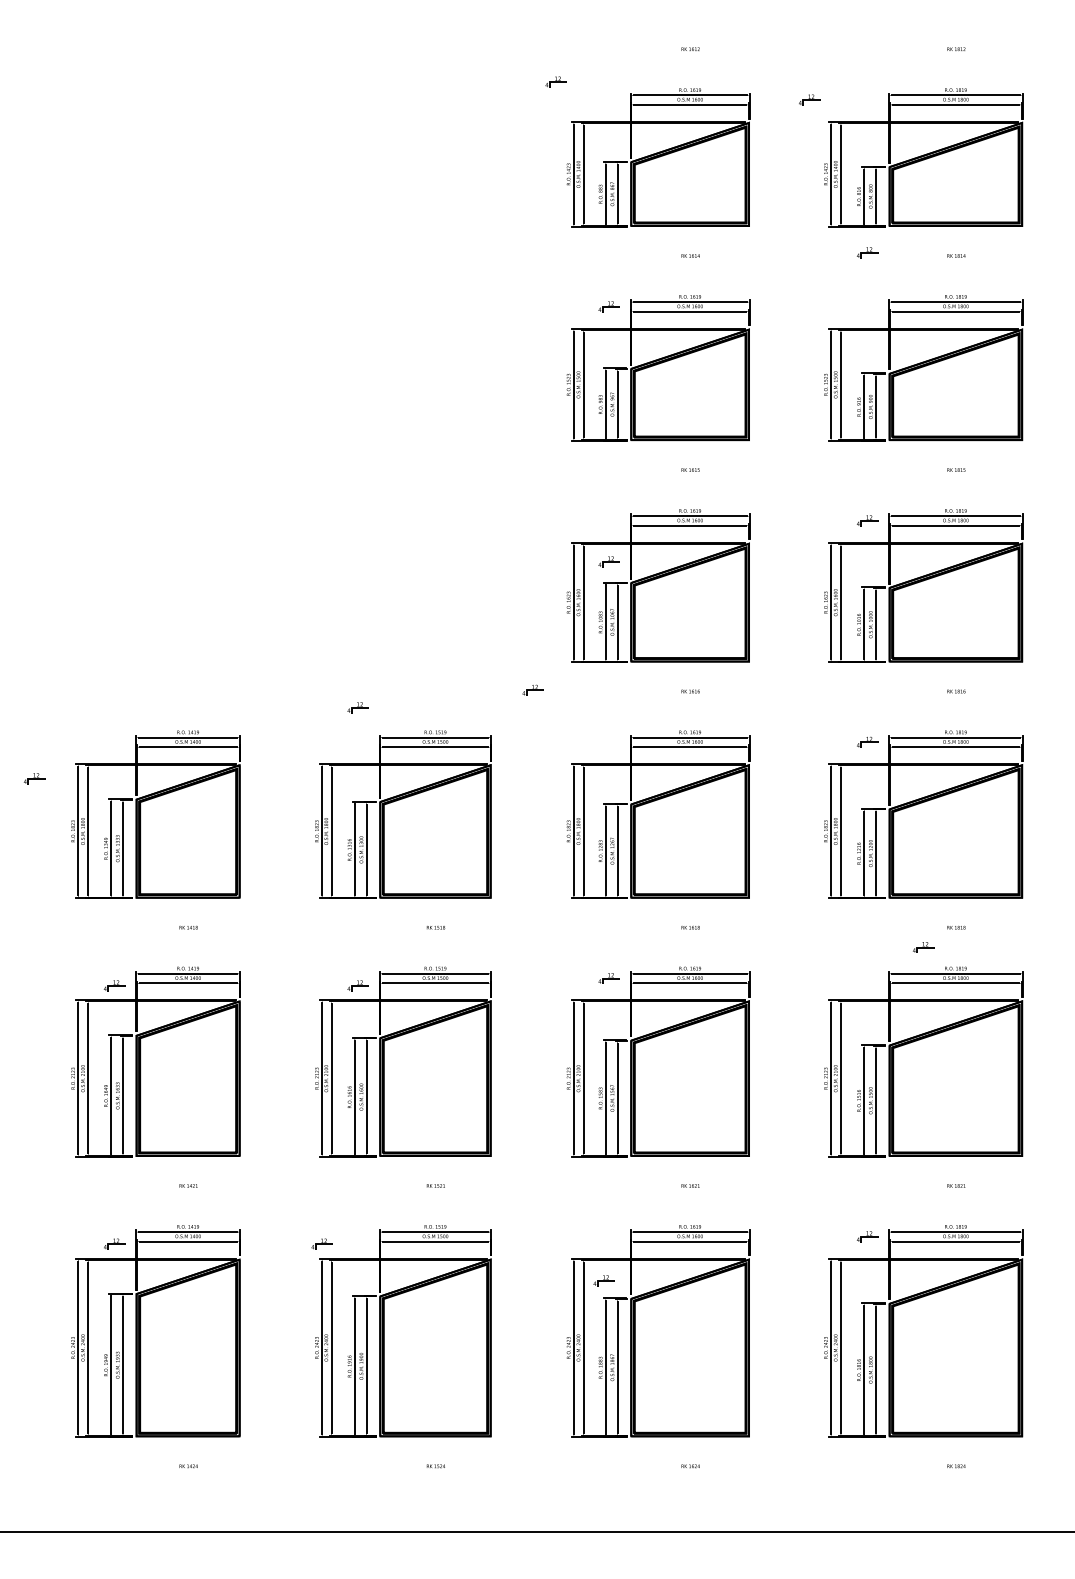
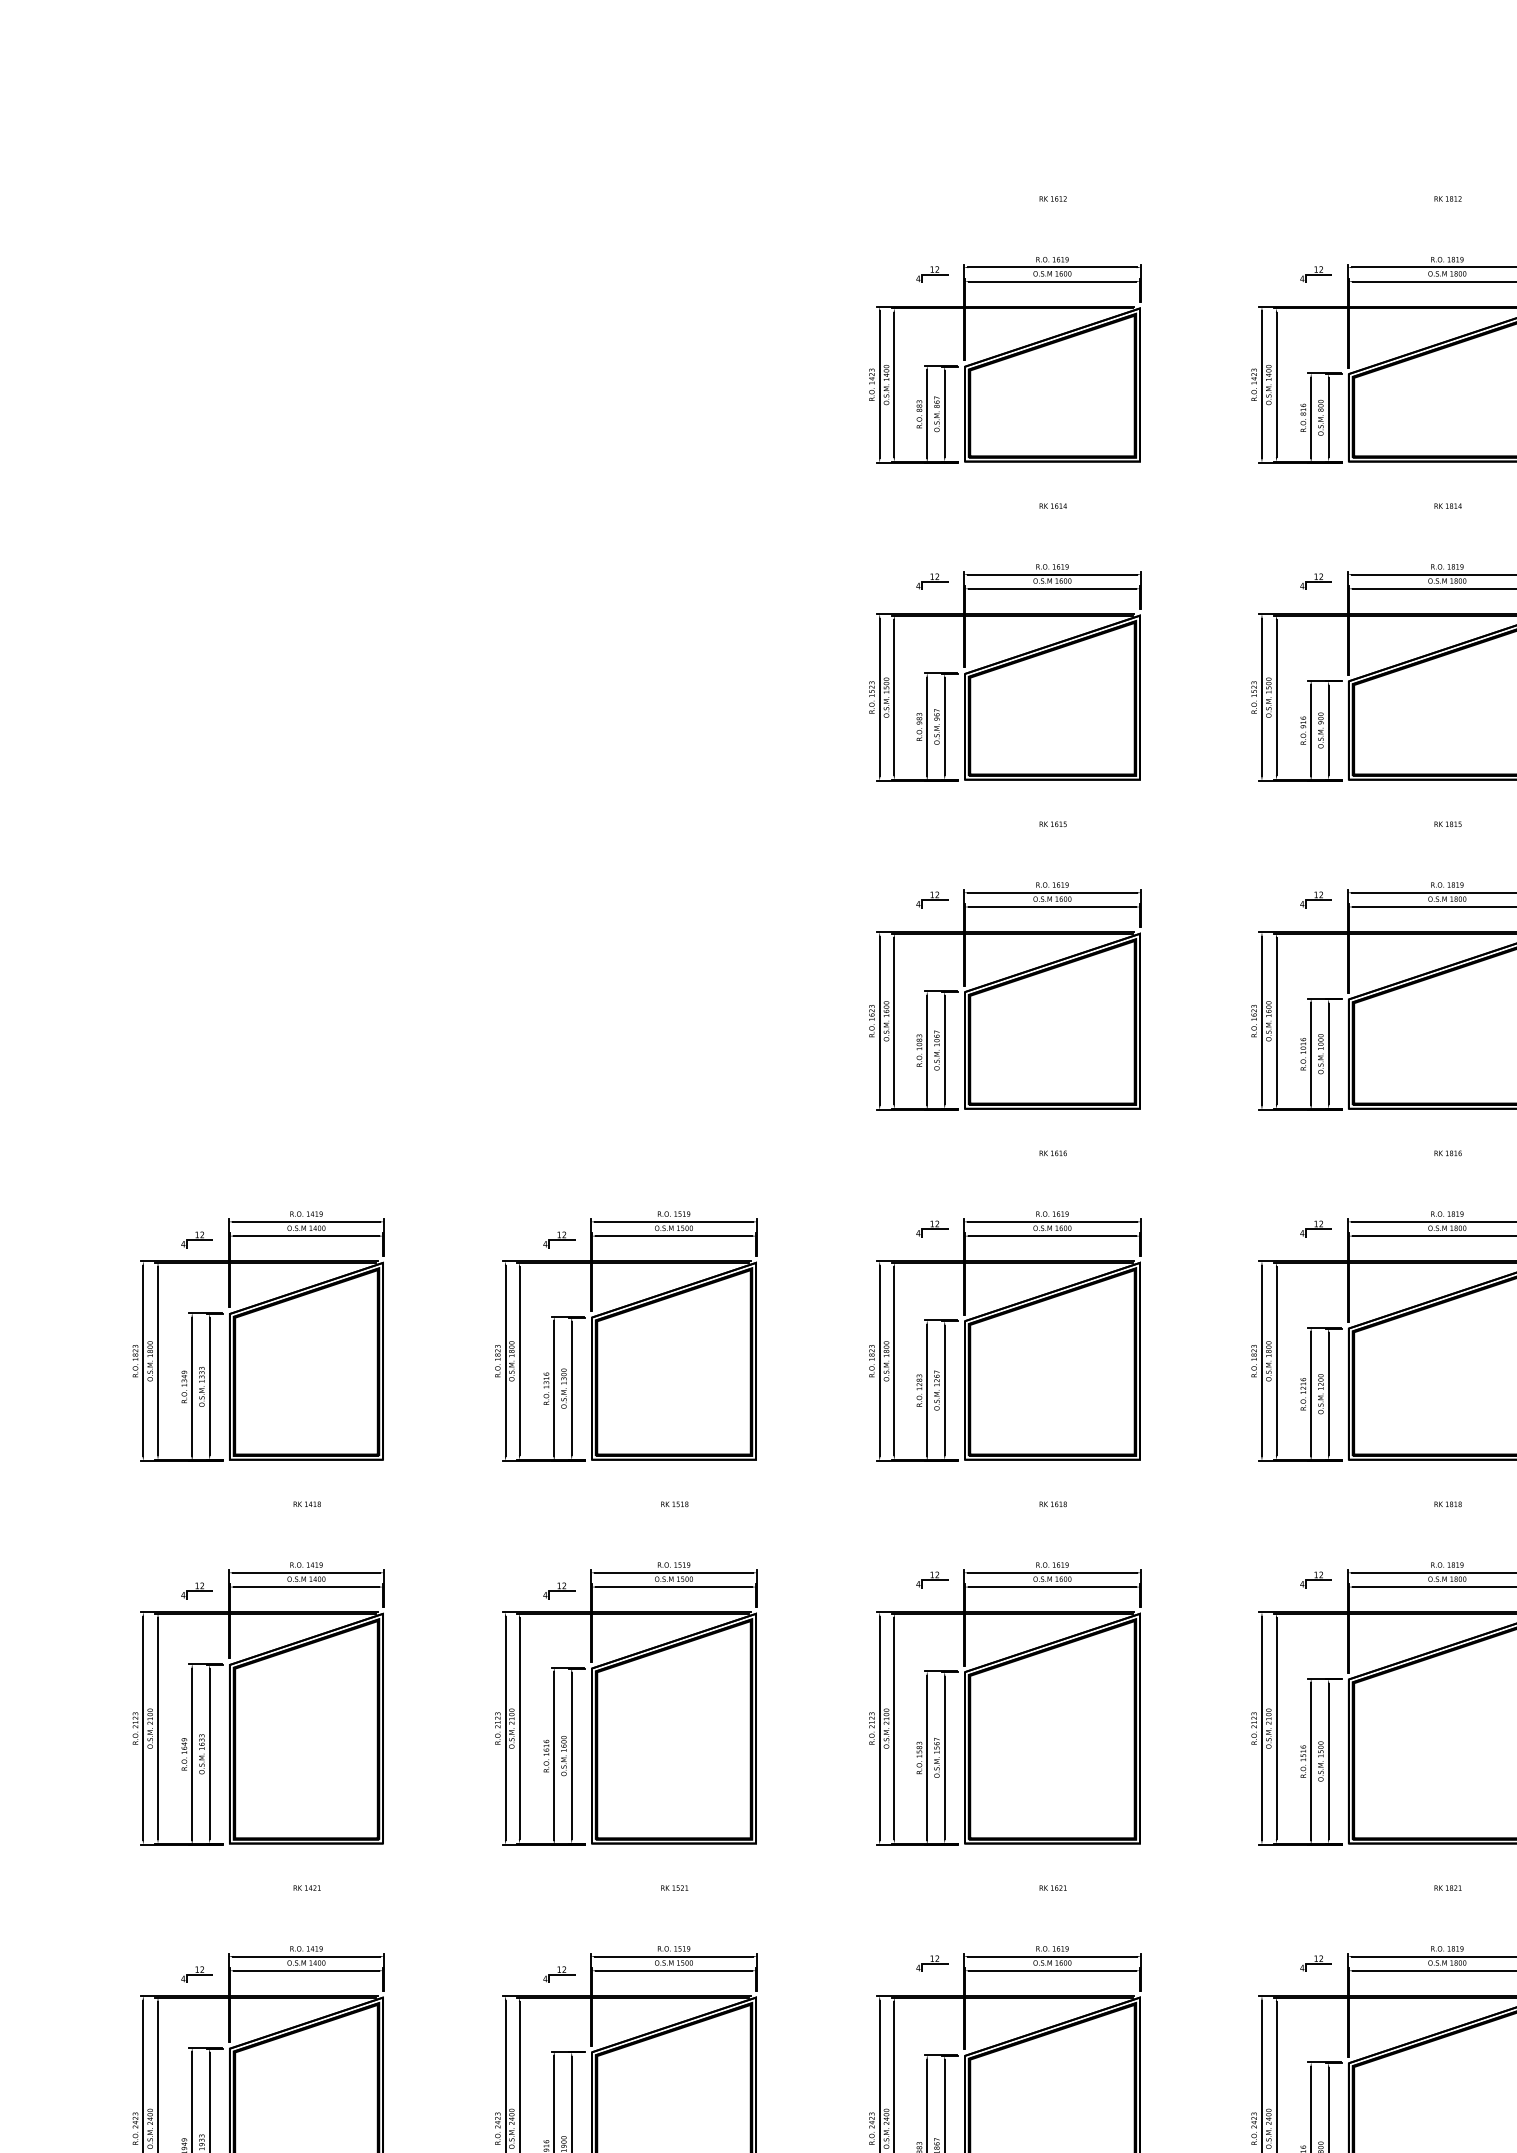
part: (555, 81) -> (931, 273), moved
part: (809, 99) -> (1316, 273), moved
part: (867, 252) -> (1316, 581), moved
part: (608, 561) -> (931, 899), moved
part: (532, 689) -> (931, 1227), moved
part: (357, 707) -> (558, 1239), moved
part: (34, 778) -> (197, 1239), moved
part: (923, 947) -> (1316, 1579), moved
part: (321, 1243) -> (558, 1973), moved
part: (603, 1280) -> (931, 1963), moved

